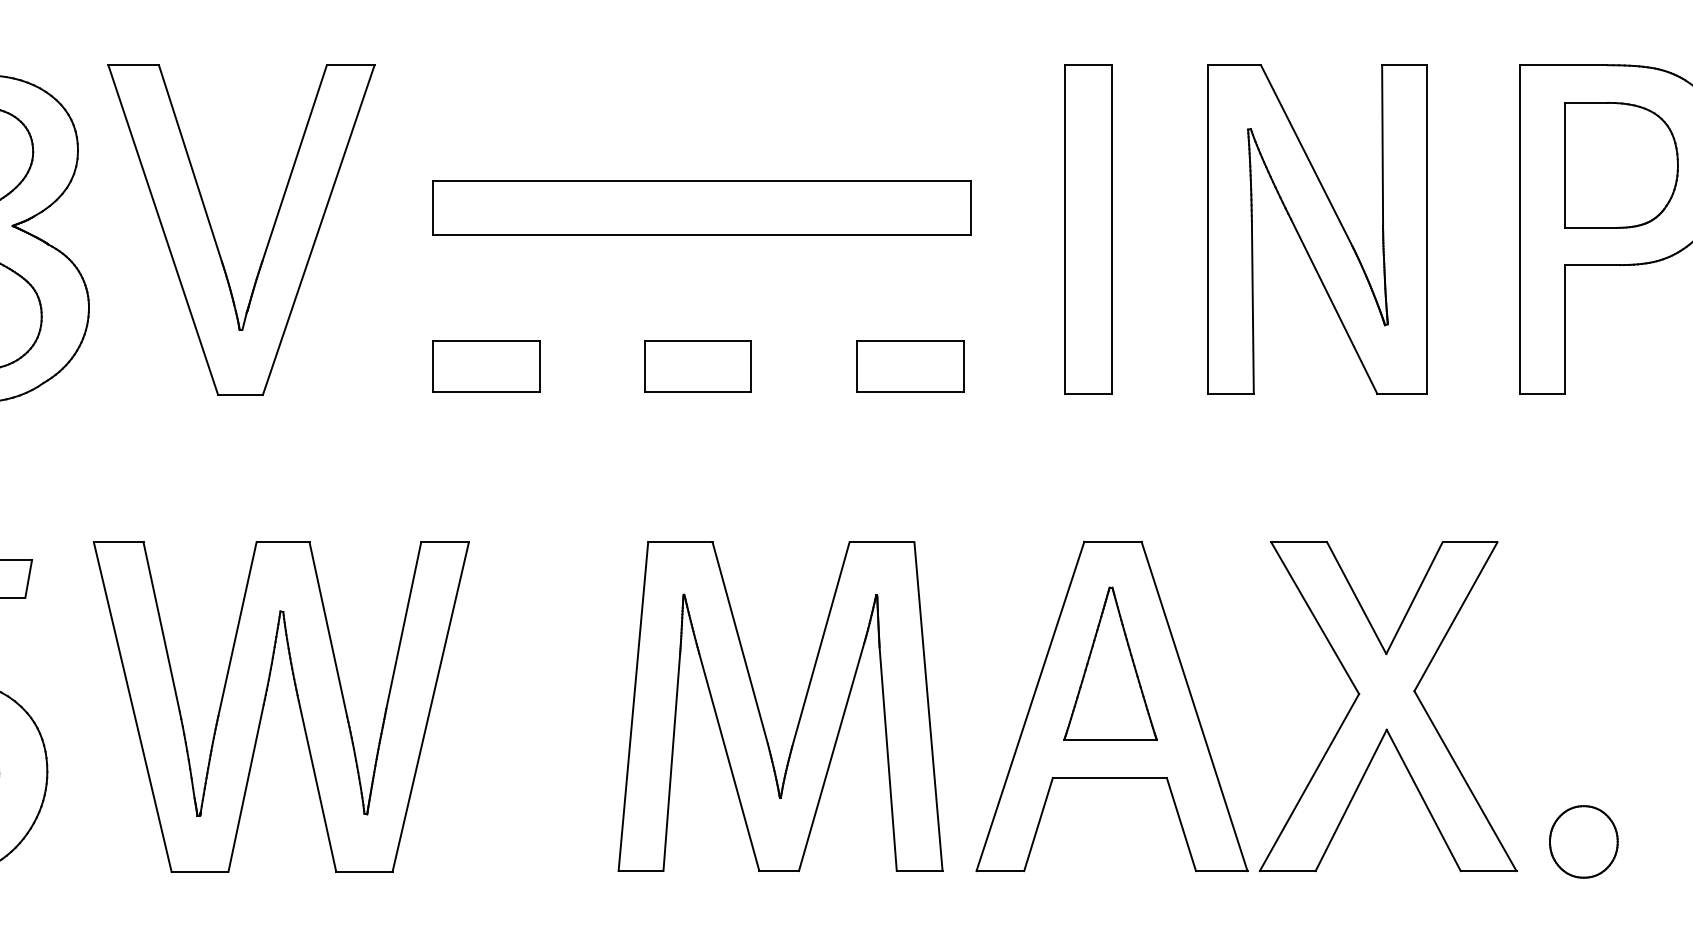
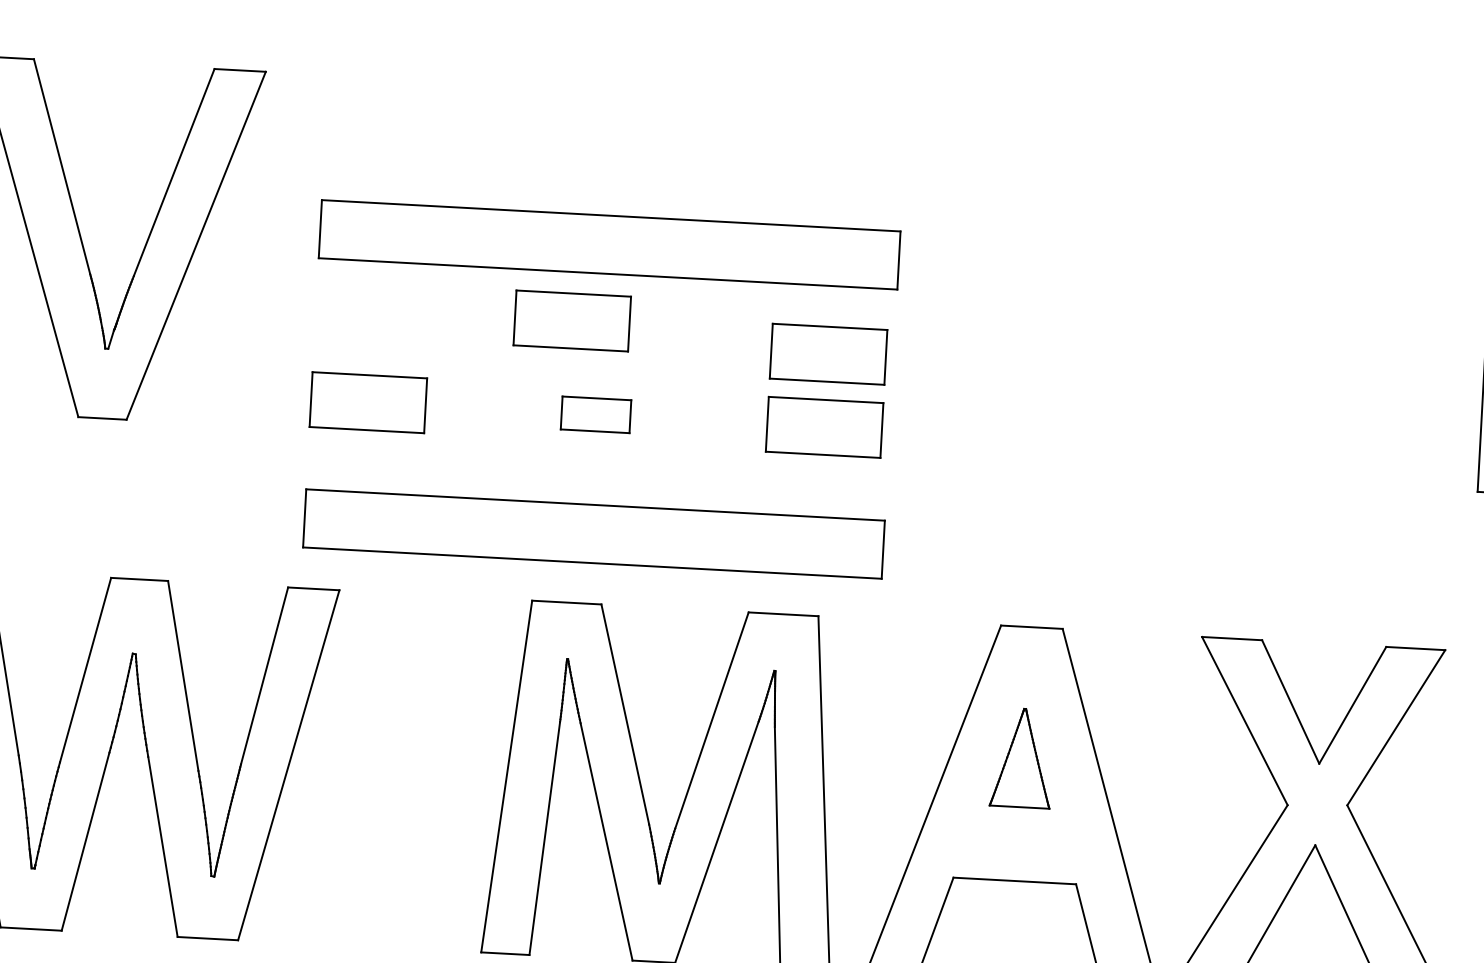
part: (1088, 229) -> (1023, 290), removed
part: (1317, 229) -> (1269, 303), removed
part: (671, 280) -> (572, 320), added
part: (910, 298) -> (828, 353), added
part: (697, 366) -> (595, 414), size x0.6
part: (701, 476) -> (593, 533), added
part: (1110, 663) -> (1022, 757), size x0.6

